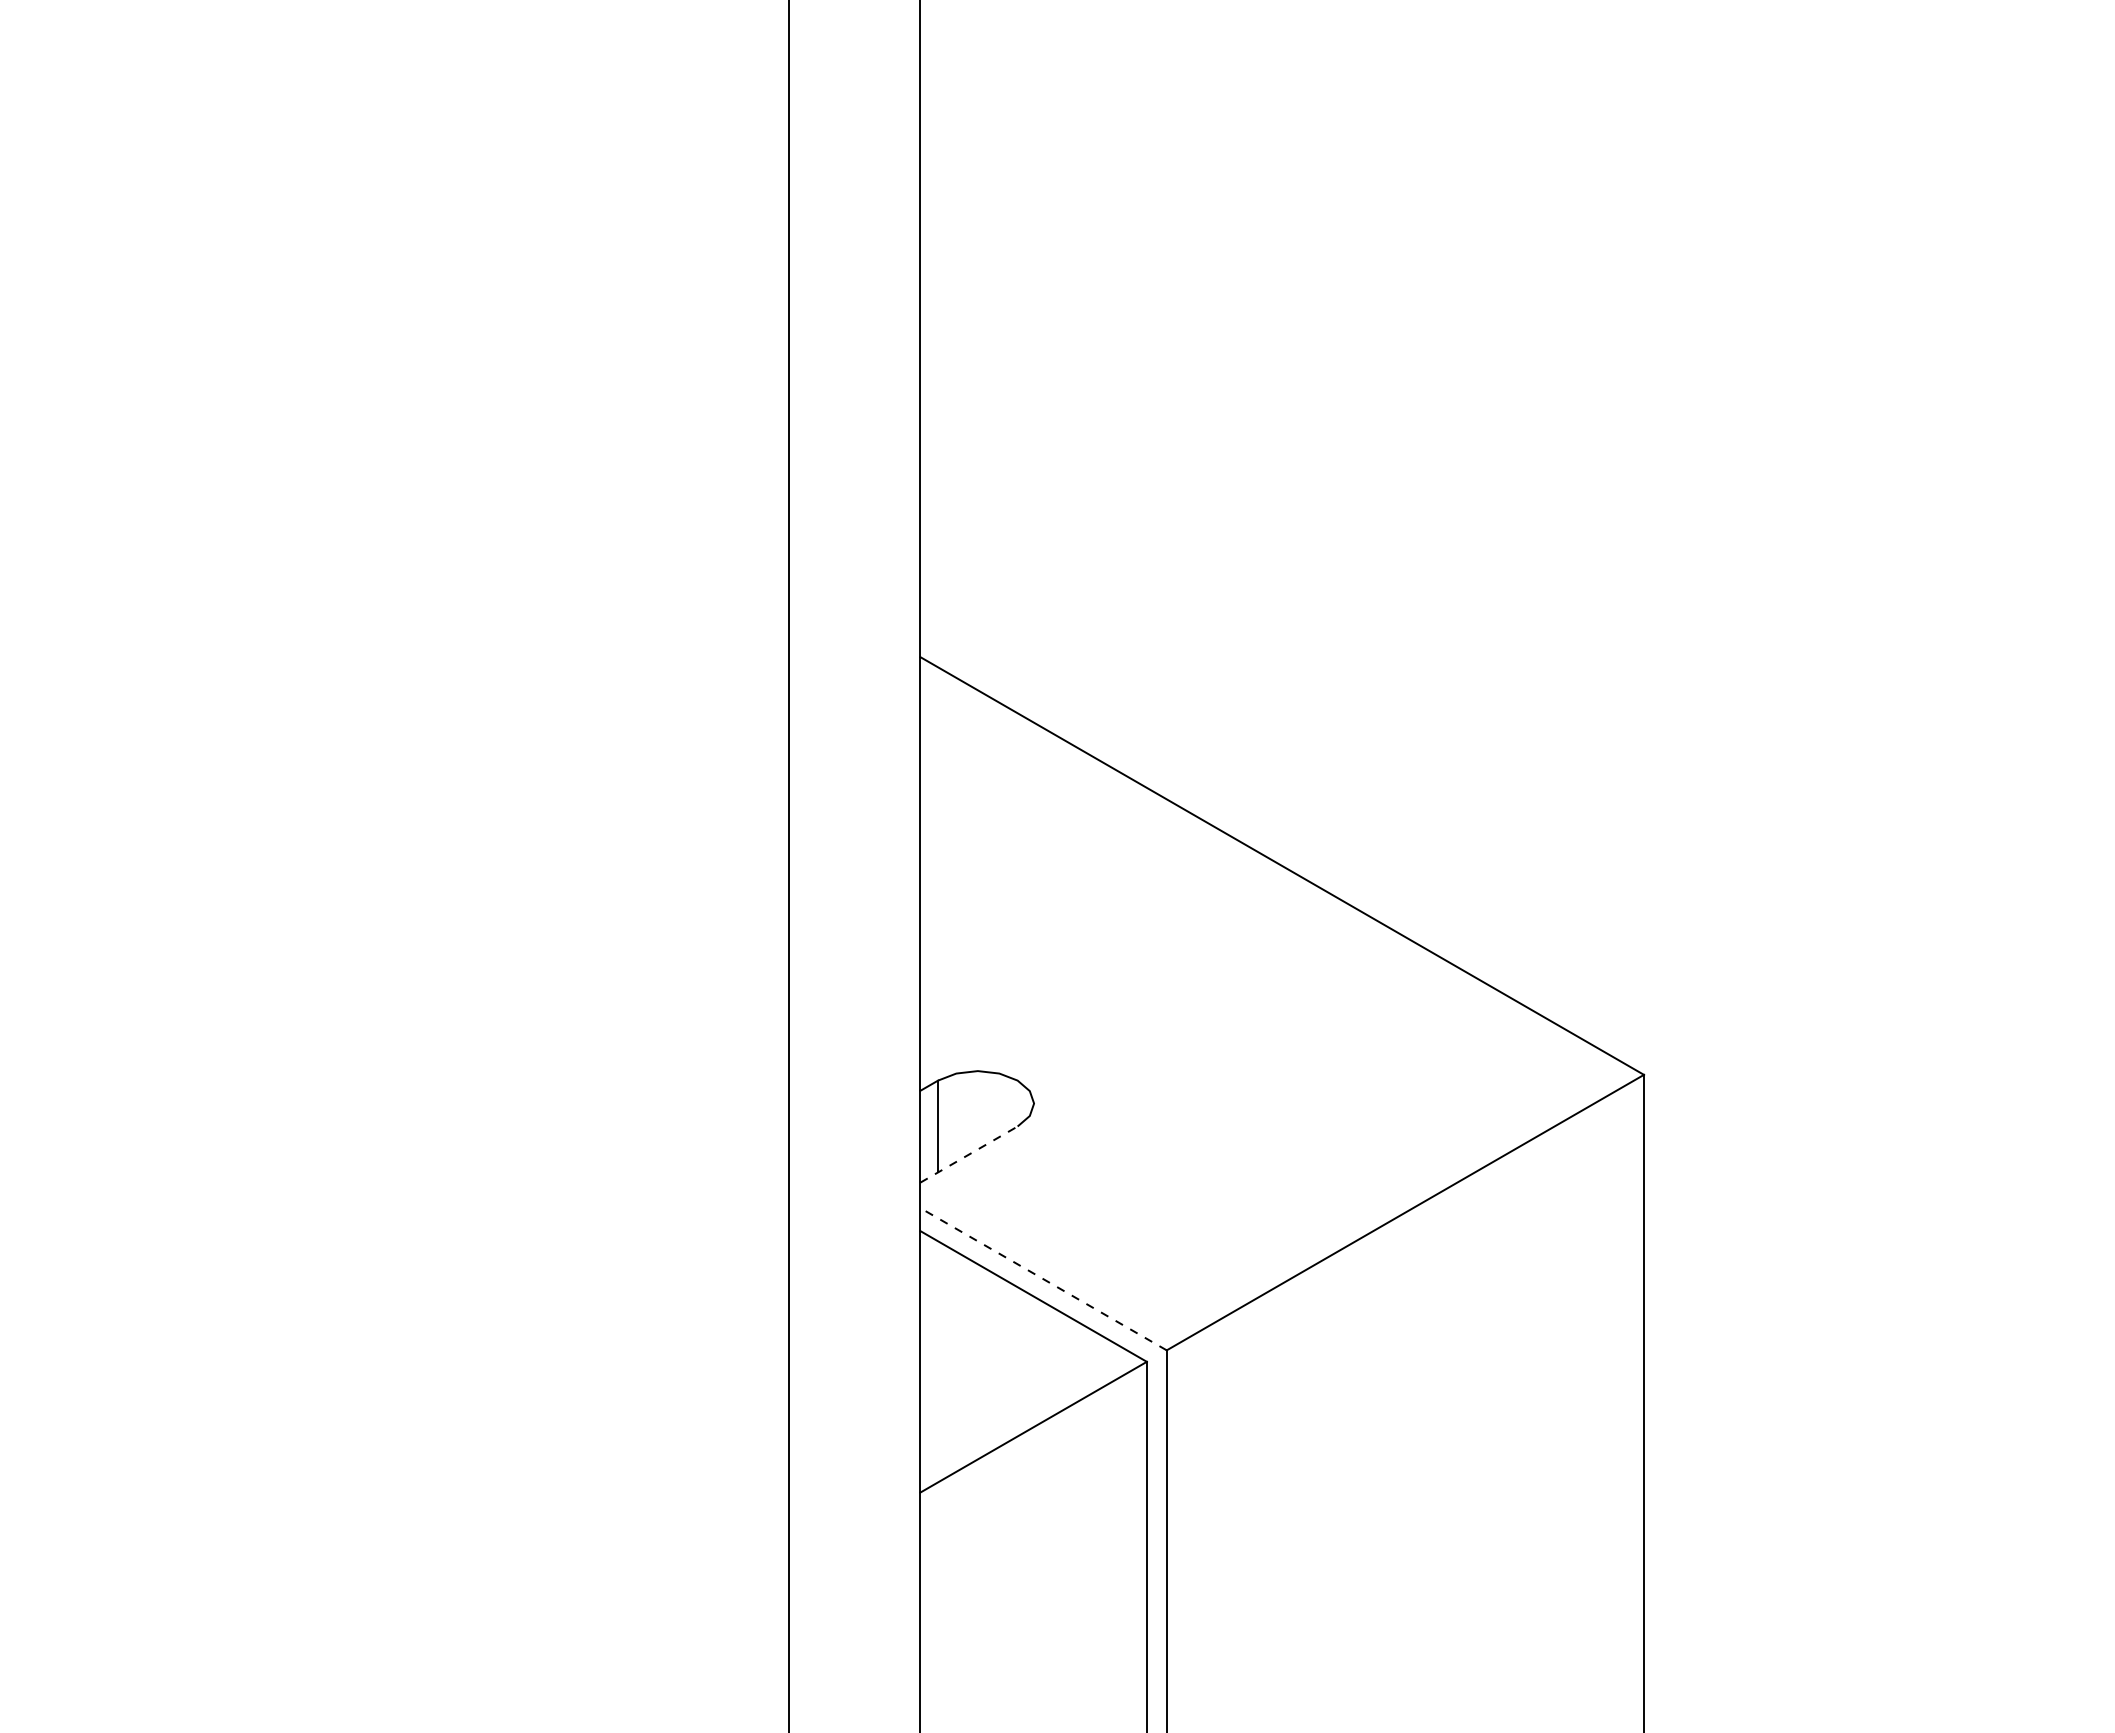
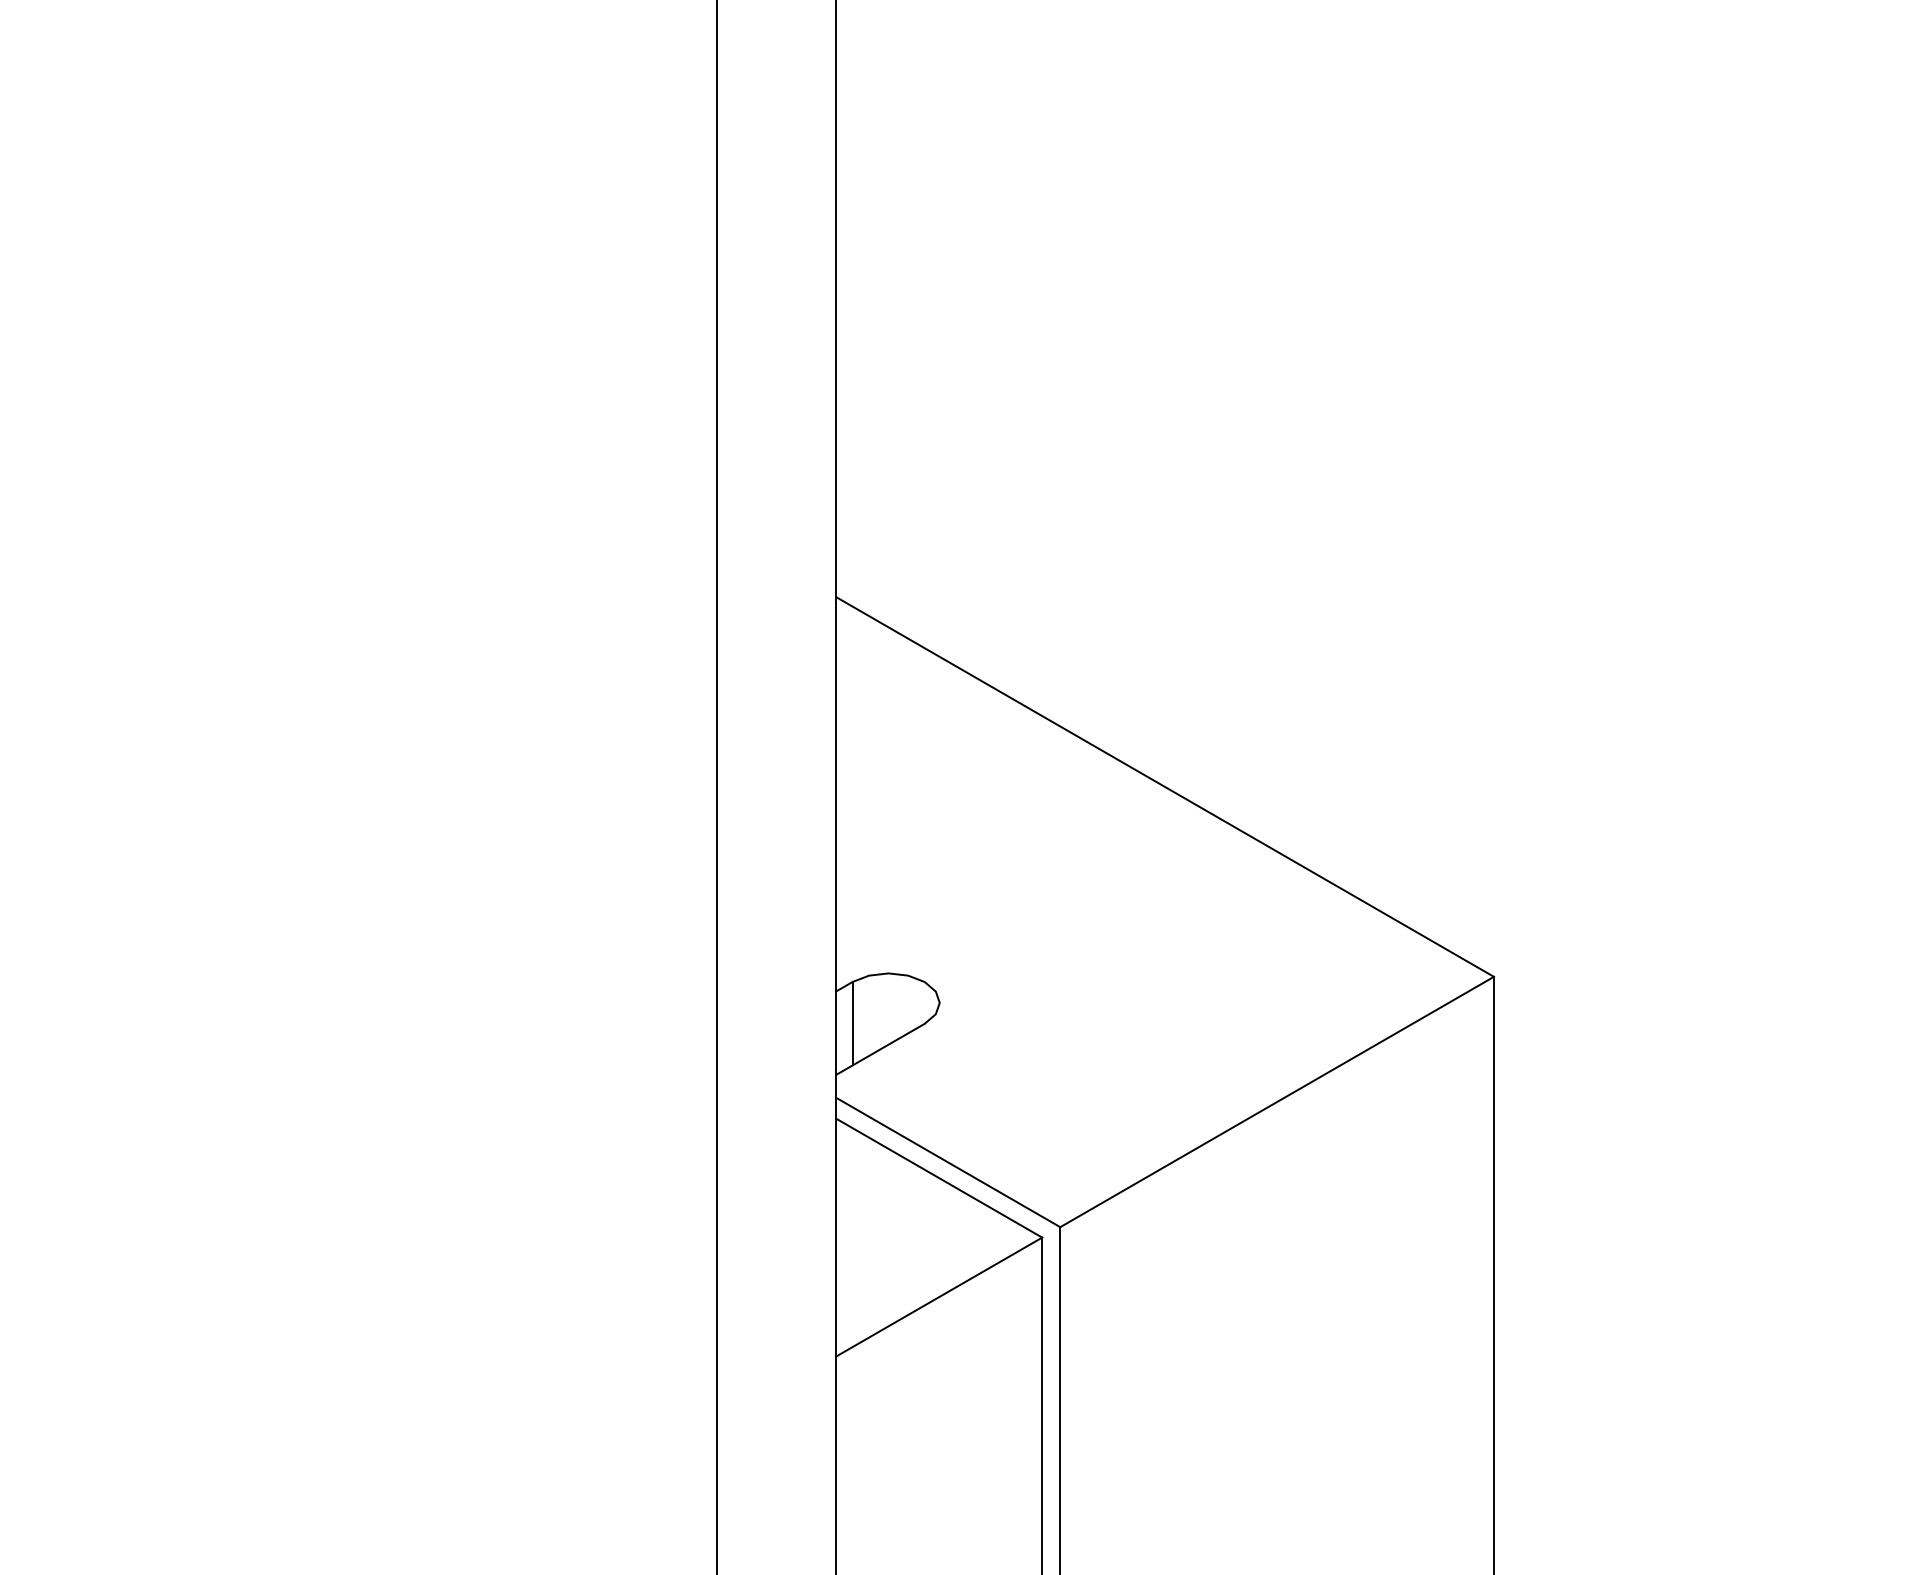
line: (969, 1154) -> (881, 1049), dashed -> solid
line: (1043, 1278) -> (948, 1161), dashed -> solid

